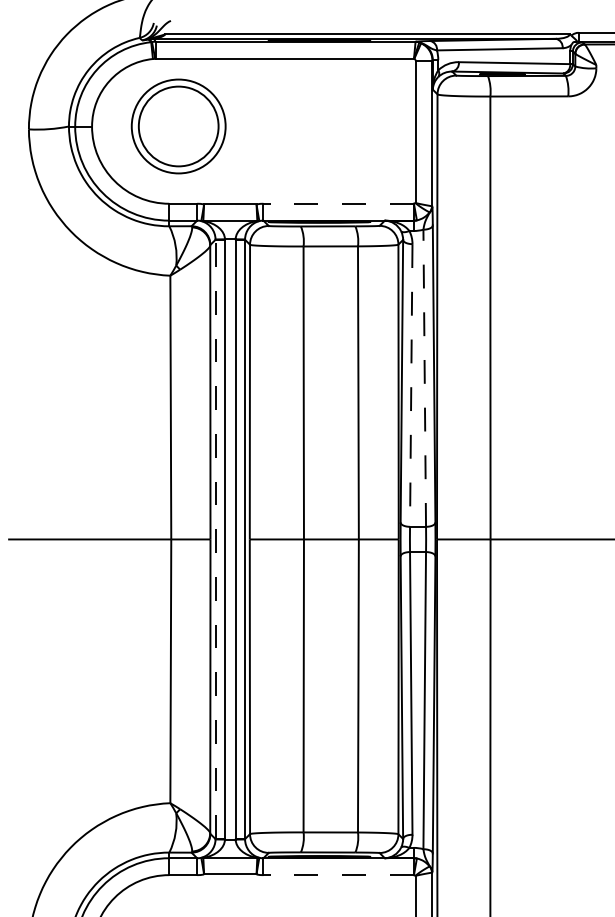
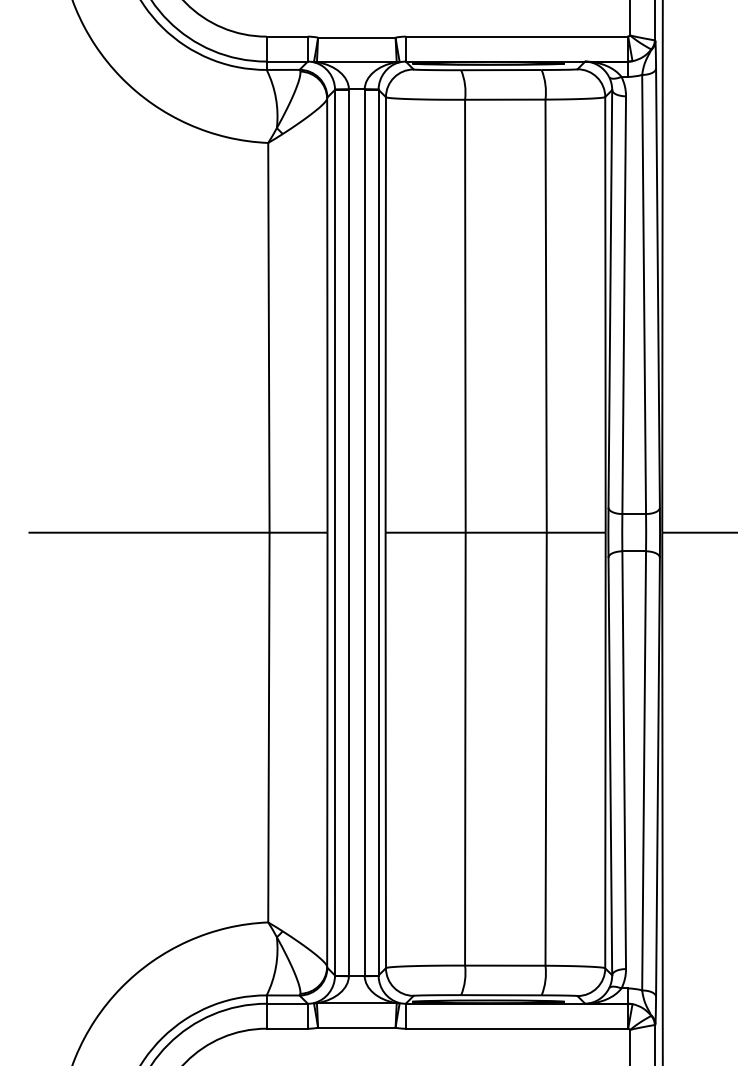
line: (338, 203) -> (516, 36), dashed -> solid
line: (424, 378) -> (643, 294), dashed -> solid
line: (411, 386) -> (624, 306), dashed -> solid
line: (215, 539) -> (334, 532), dashed -> solid
line: (338, 875) -> (516, 1029), dashed -> solid

